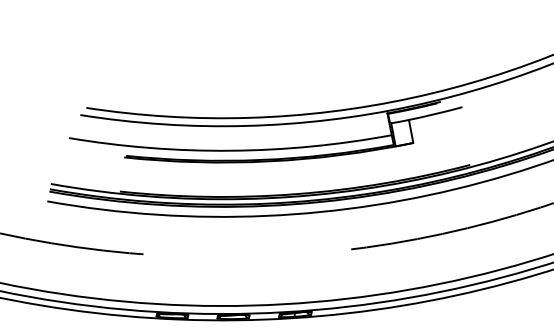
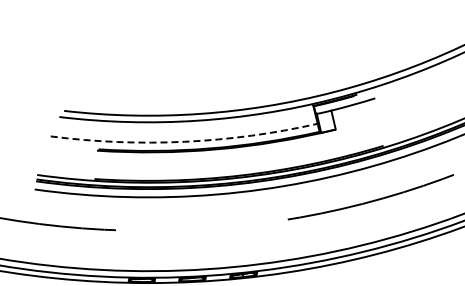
arc: (230, 150) -> (184, 141), solid -> dashed

